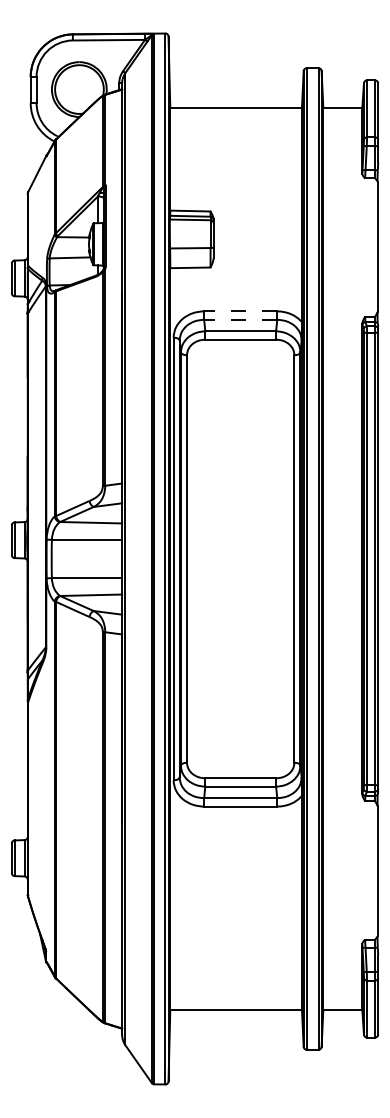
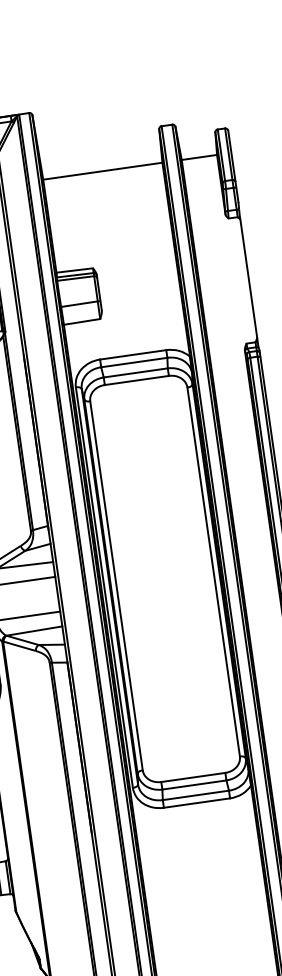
line: (240, 311) -> (133, 354), dashed -> solid
line: (240, 319) -> (134, 362), dashed -> solid

